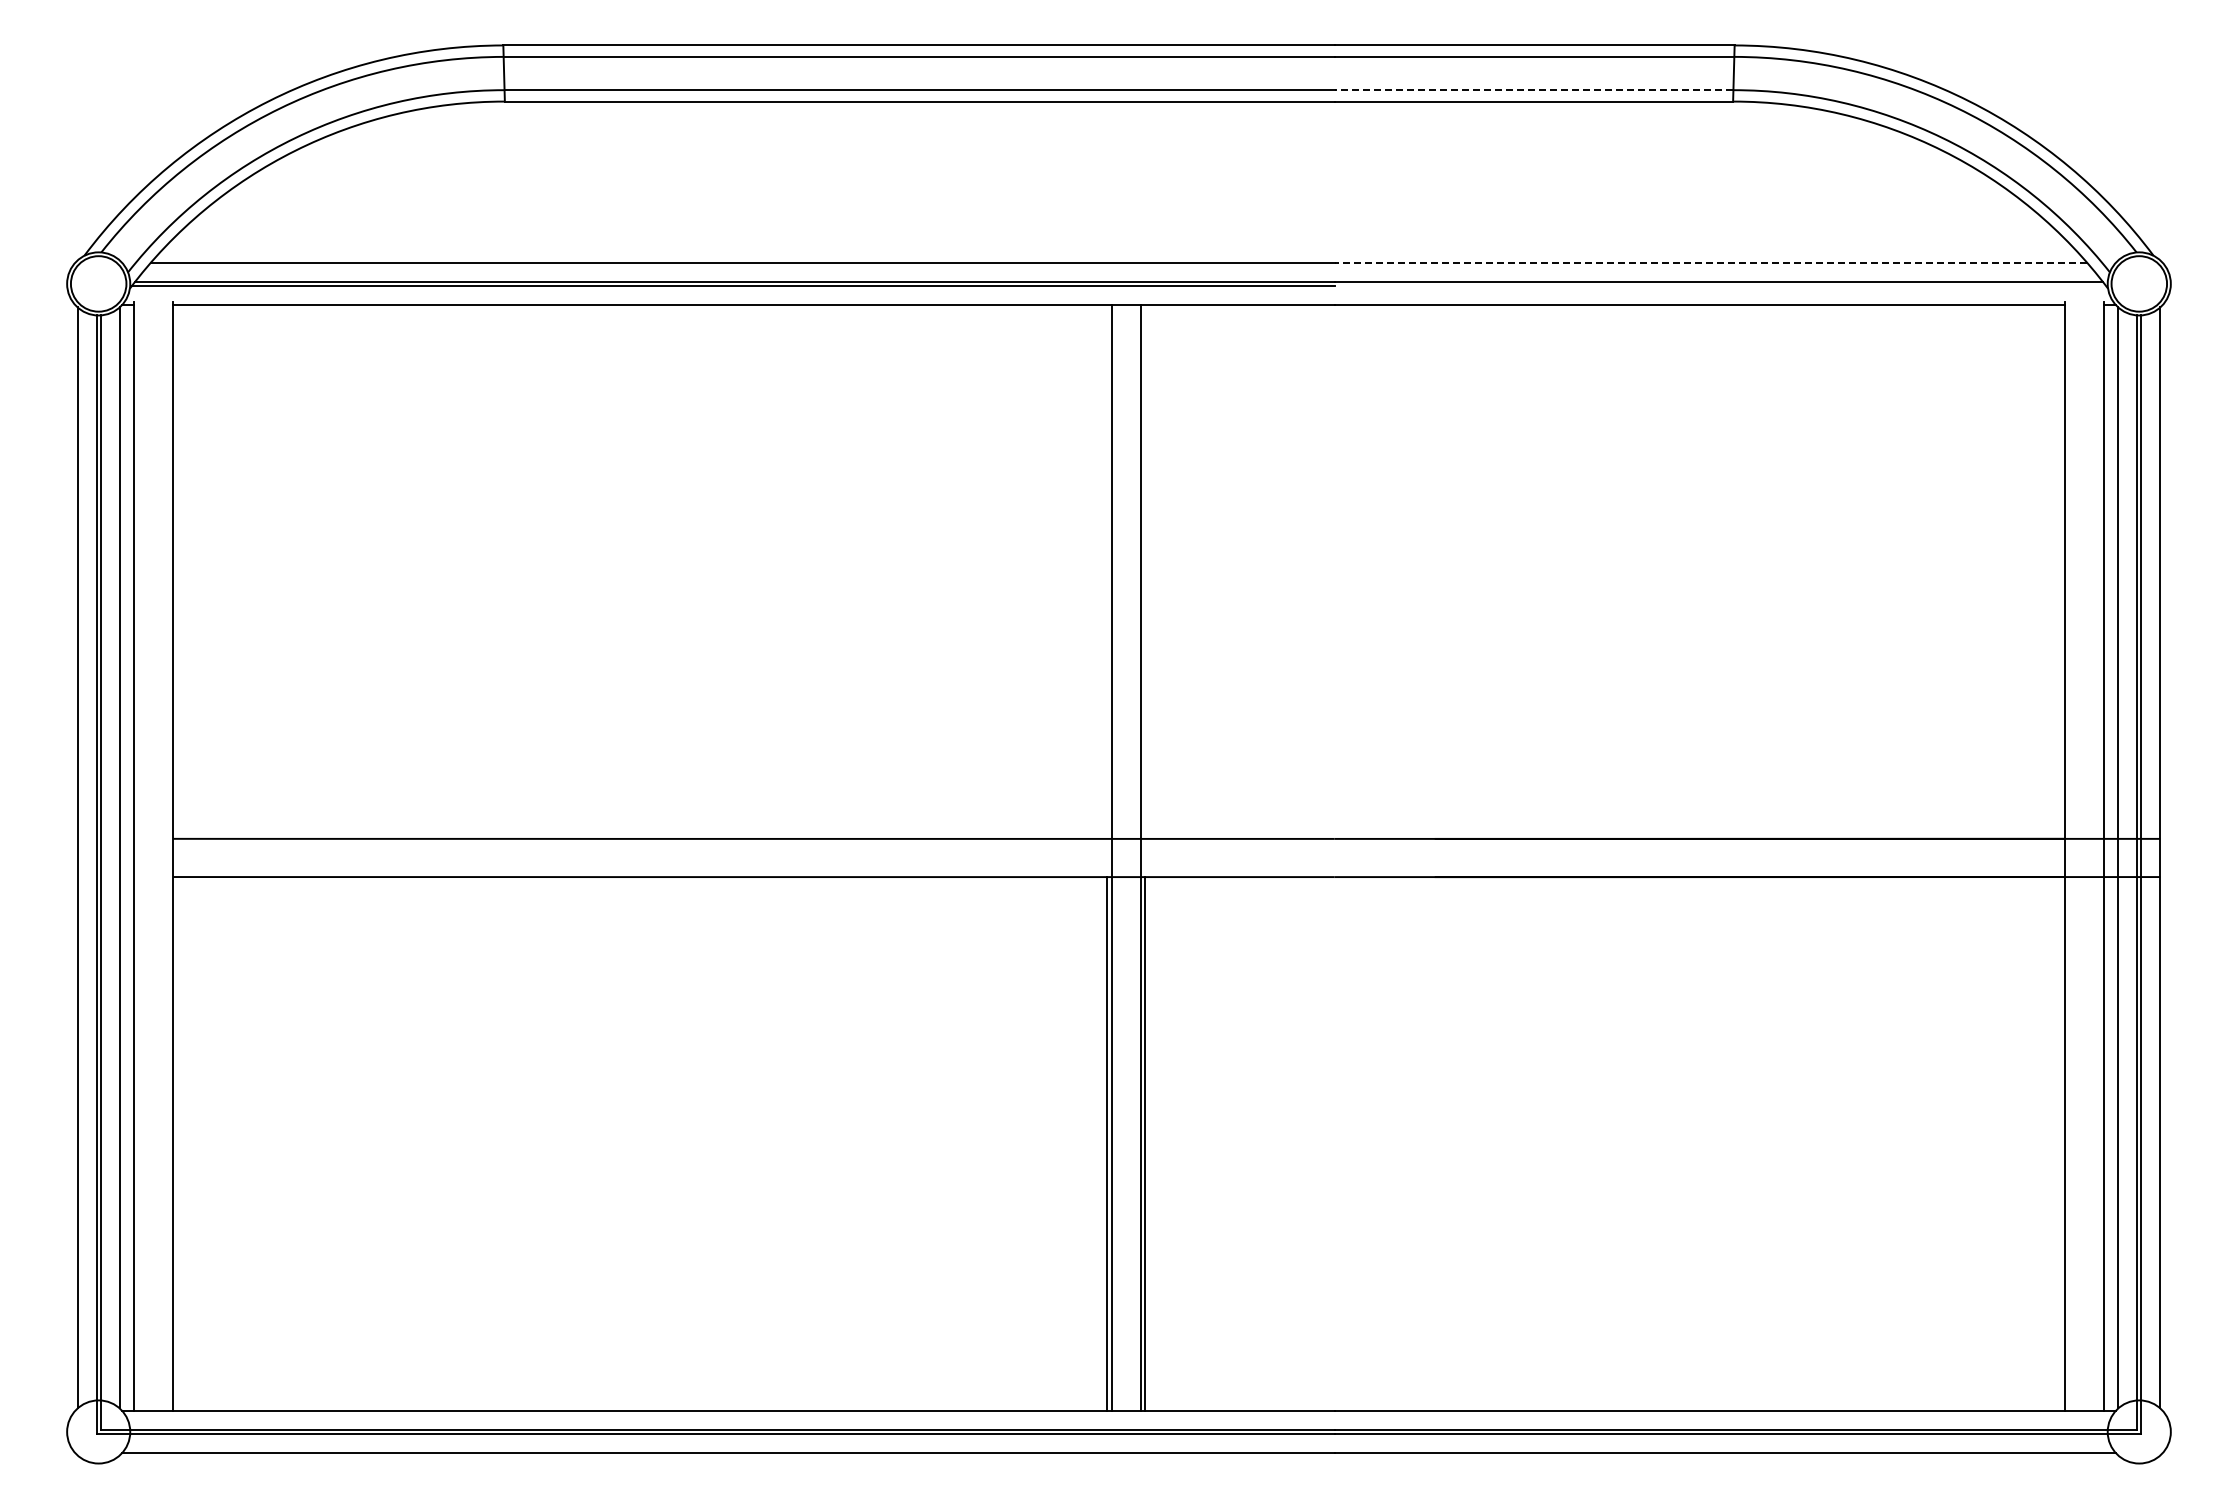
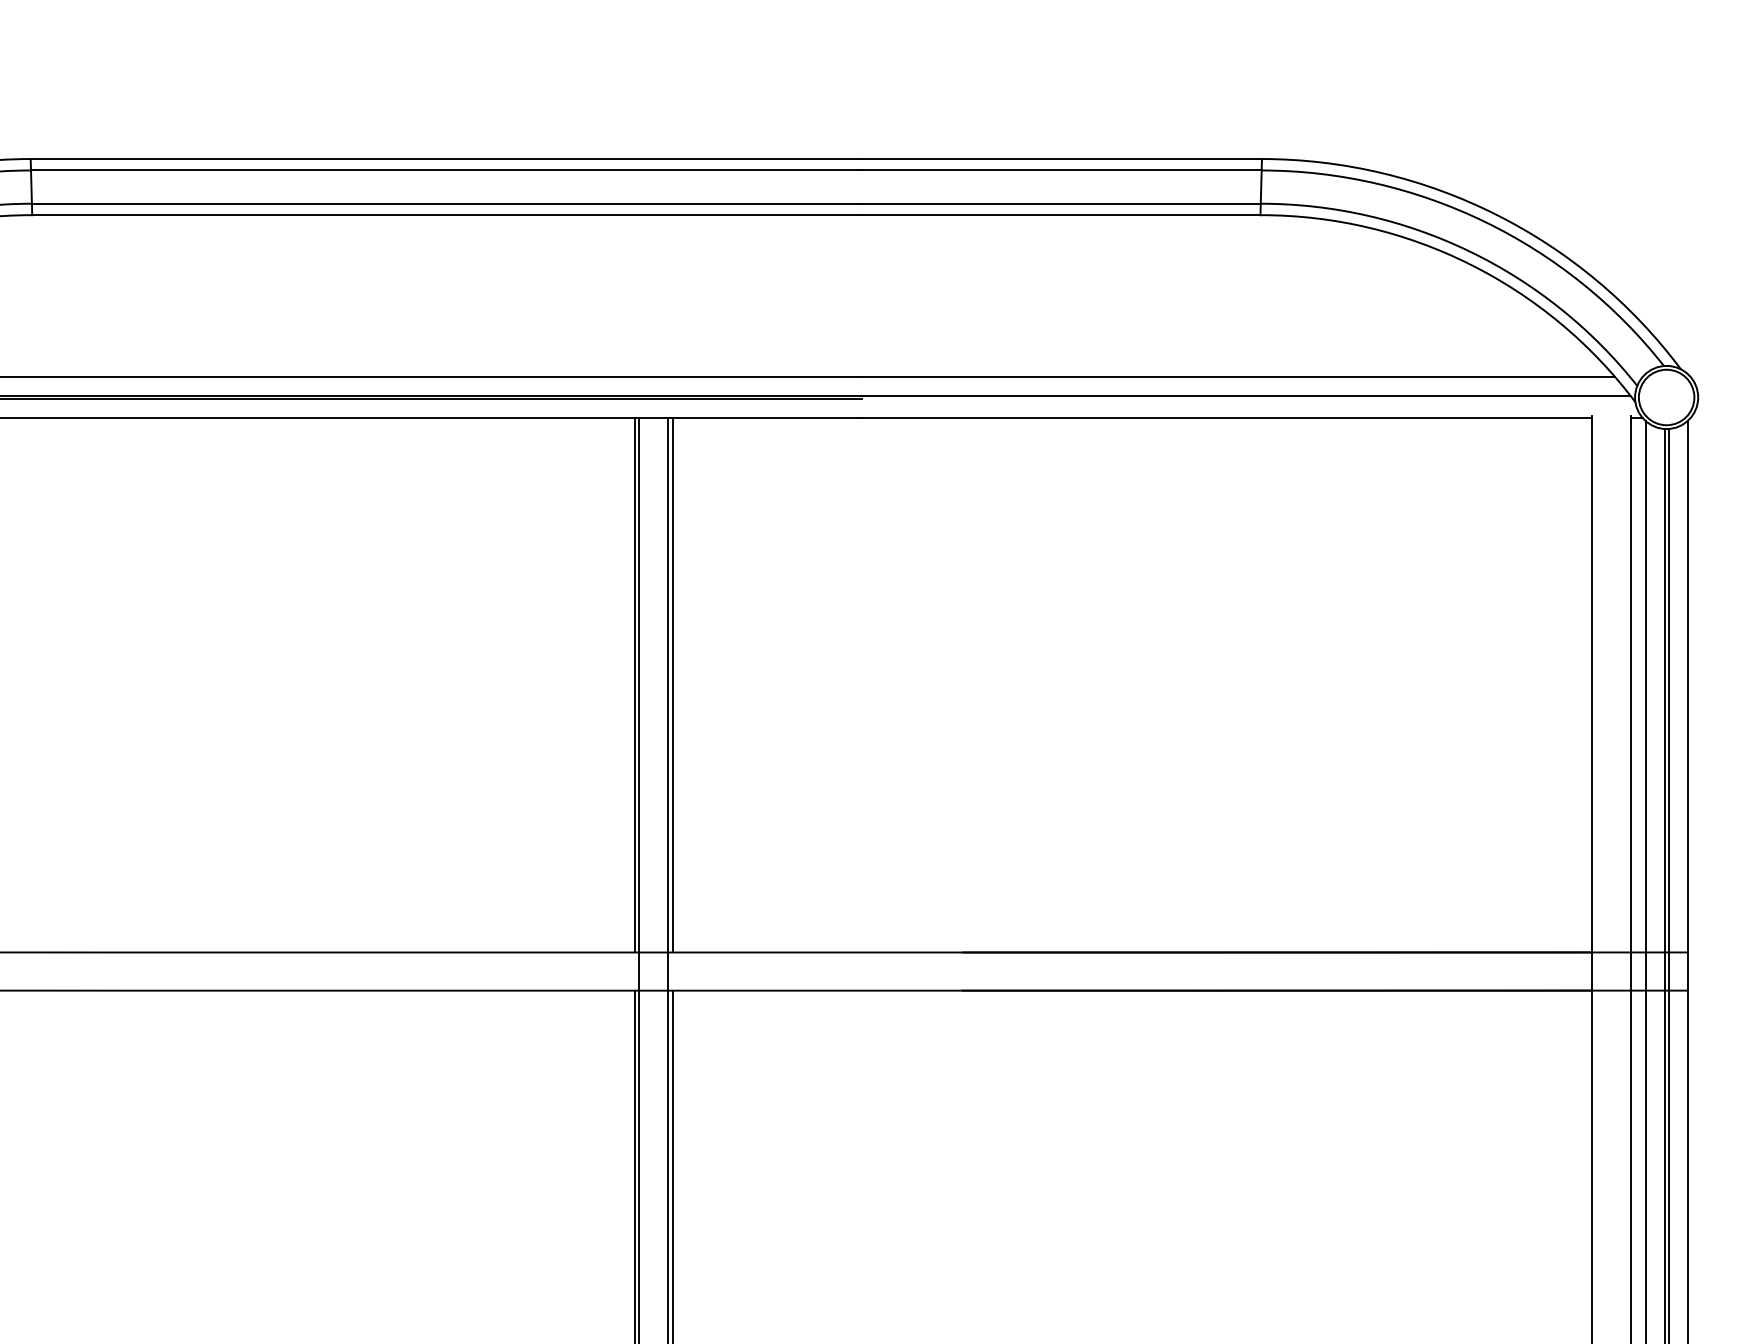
line: (1533, 90) -> (1060, 204), dashed -> solid
line: (1710, 262) -> (1237, 376), dashed -> solid
line: (1107, 571) -> (634, 685), added
line: (1145, 571) -> (672, 685), added

